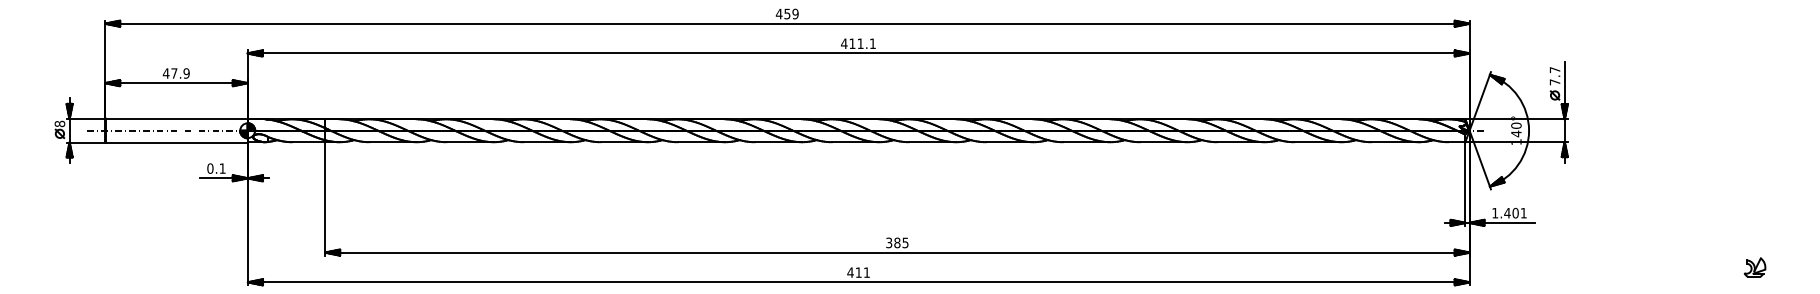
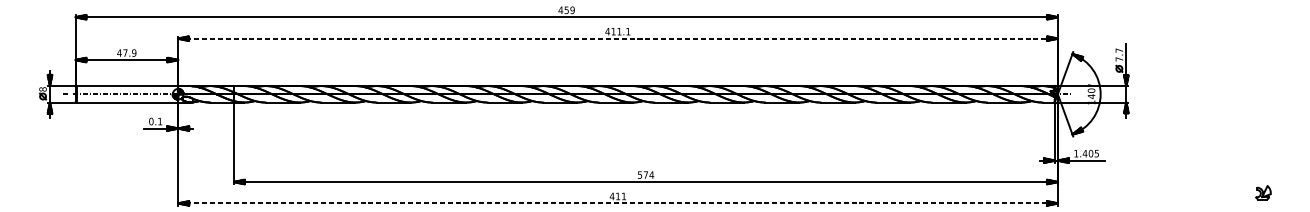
line: (858, 53) -> (617, 38), solid -> dashed
text: (1523, 213) -> (1096, 153), 1.401 -> 1.405
text: (897, 242) -> (646, 174), 385 -> 574
line: (858, 282) -> (617, 203), solid -> dashed

